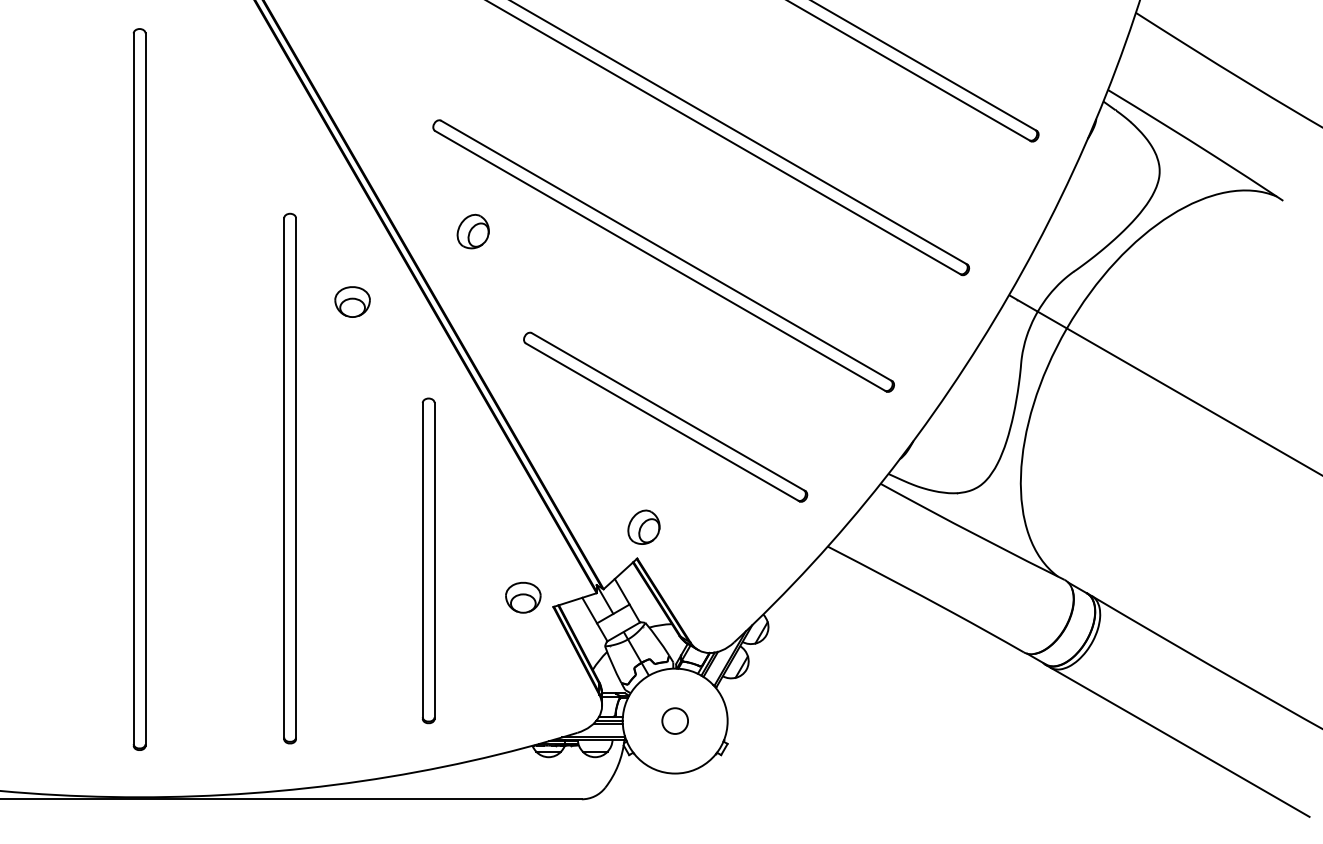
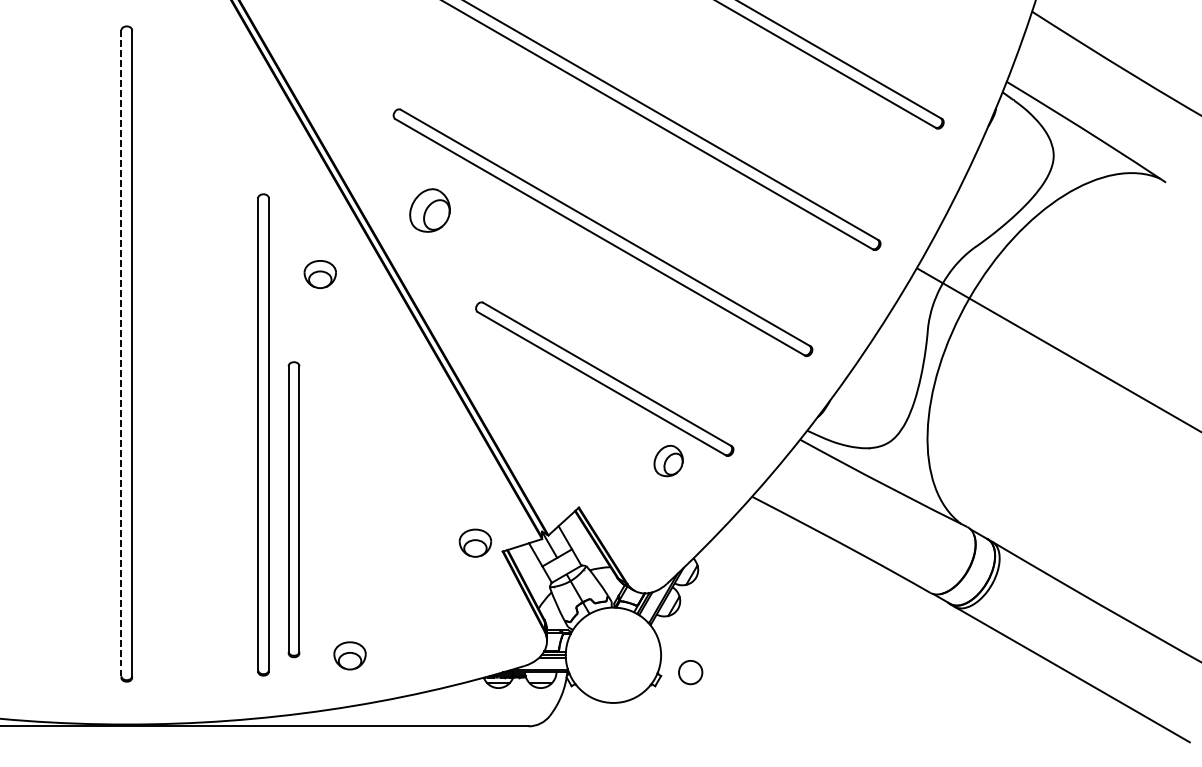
part: (472, 231) -> (429, 210), size x1.4
line: (133, 390) -> (121, 354), solid -> dashed
part: (643, 526) -> (668, 460), moved
part: (428, 560) -> (293, 509), moved
circle: (674, 720) -> (690, 672), moved
part: (385, 721) -> (350, 655), added

